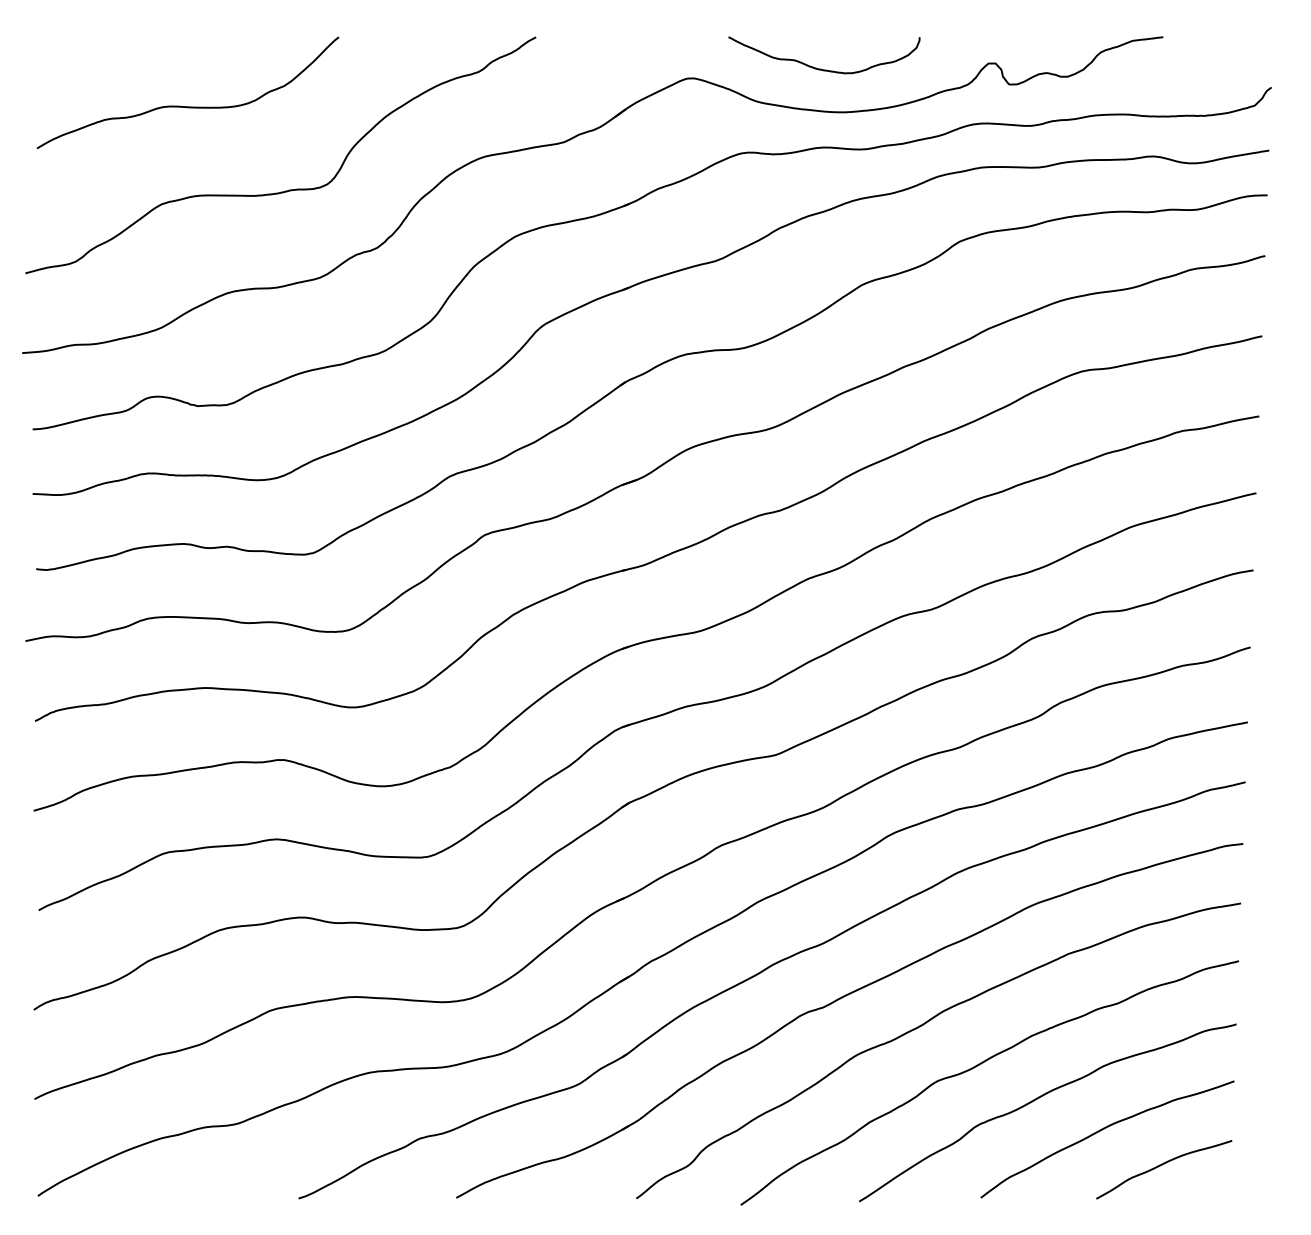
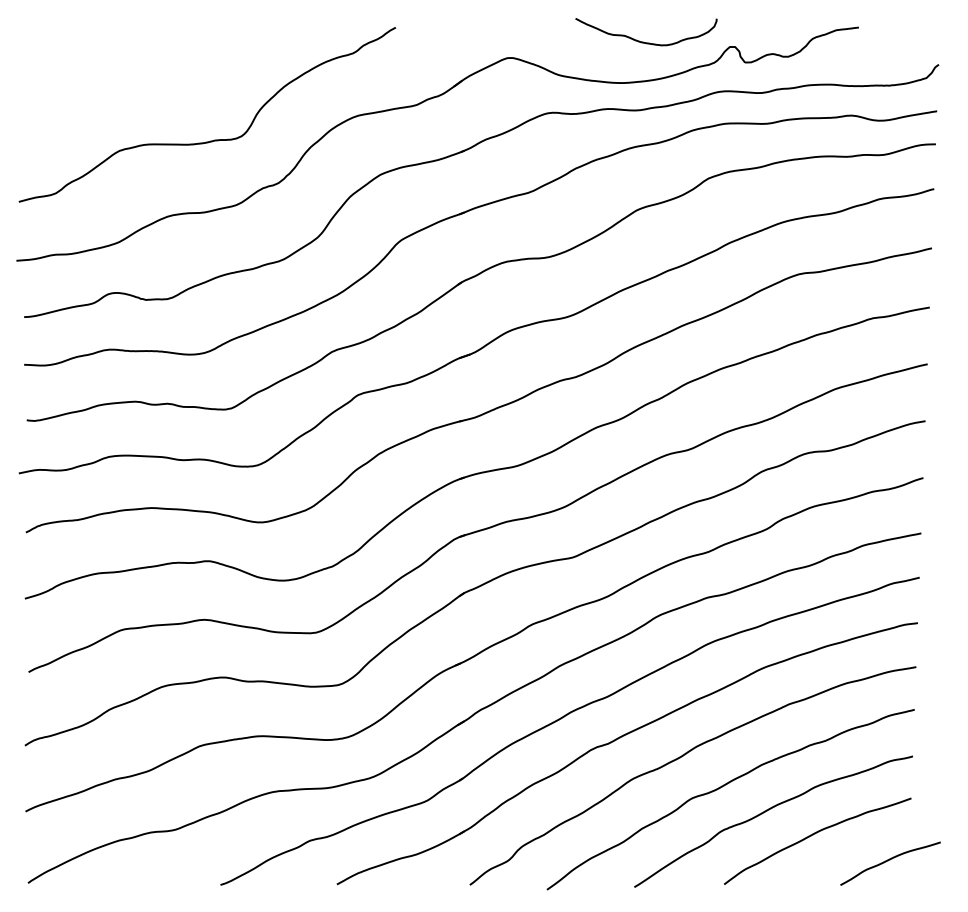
curve: (820, 68) -> (643, 41), moved
curve: (187, 106) -> (138, 78), removed
curve: (1162, 1165) -> (889, 860), moved

